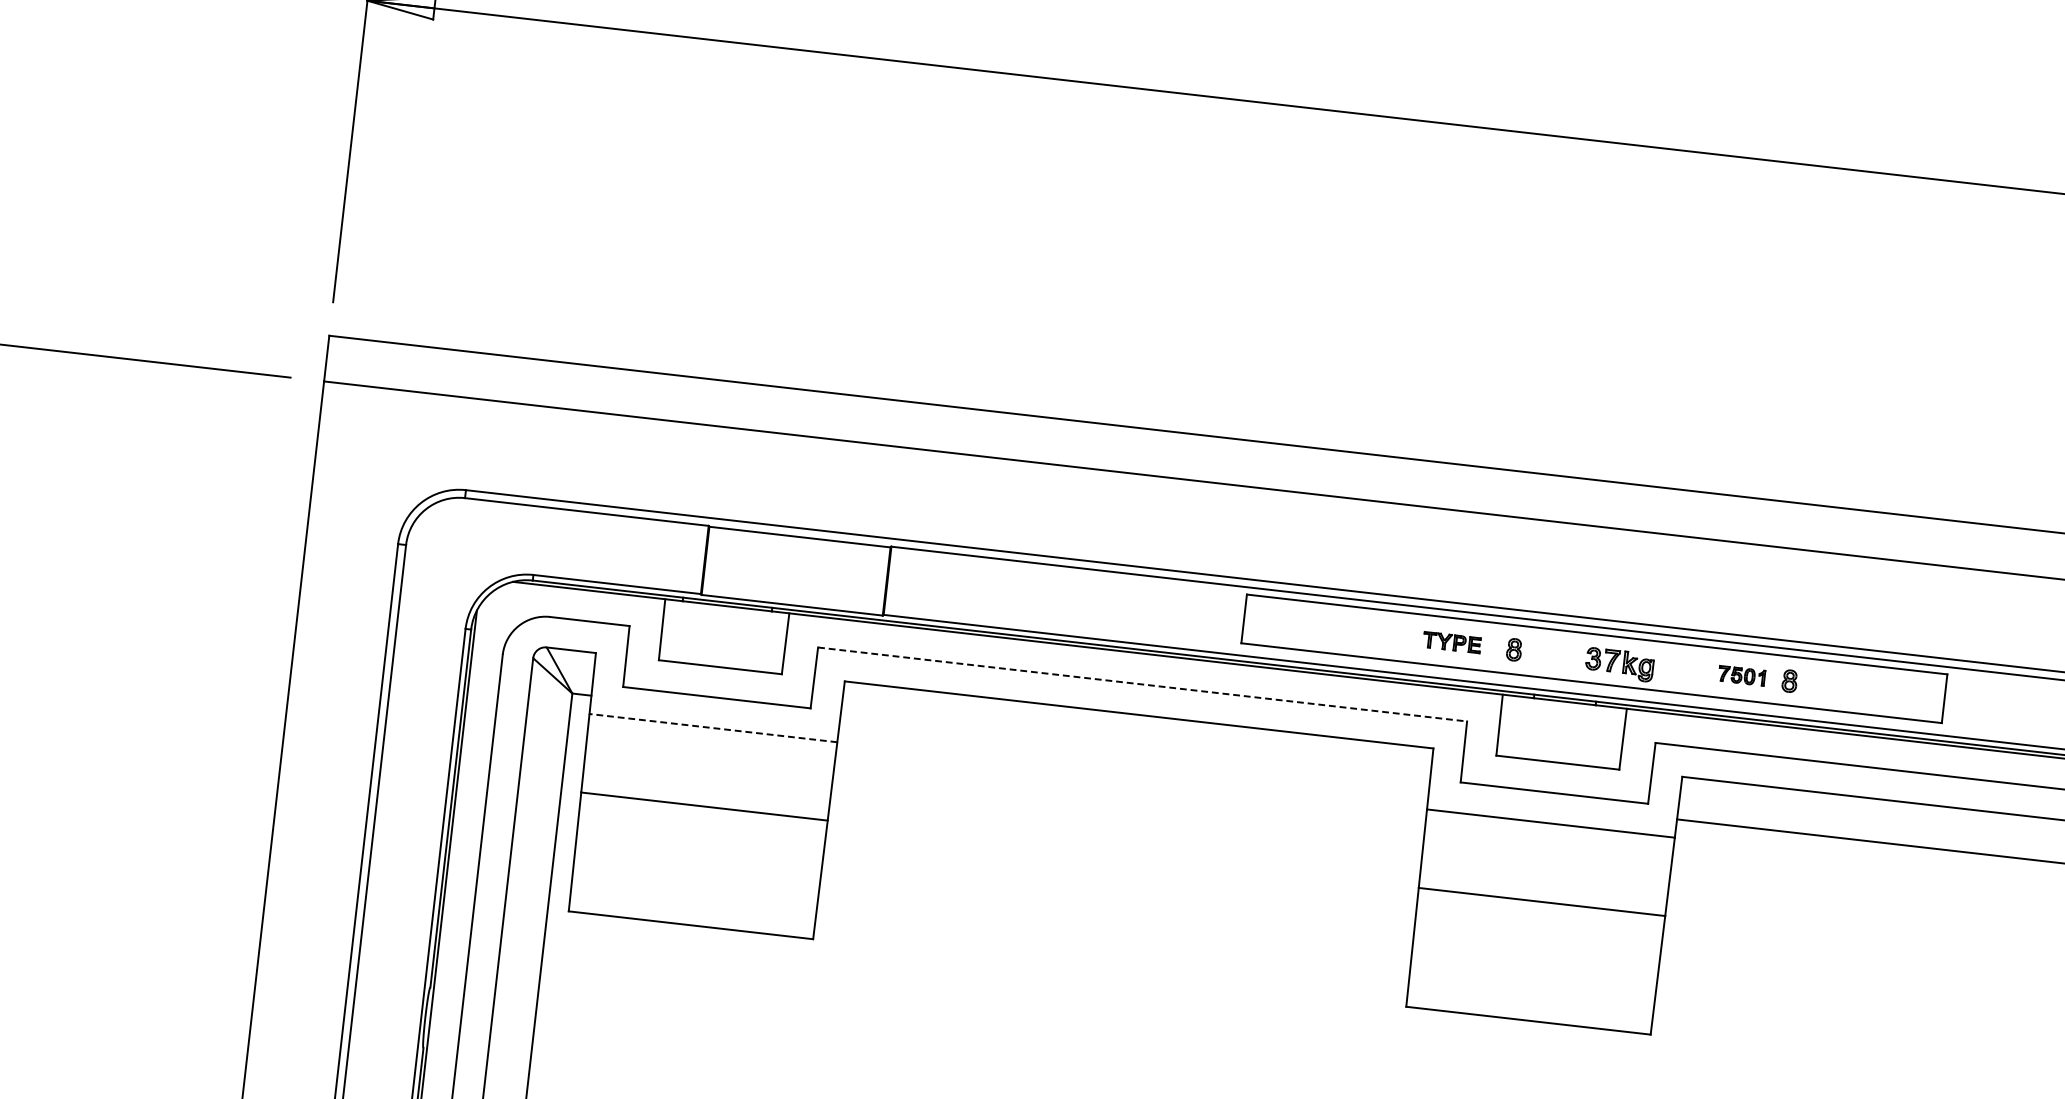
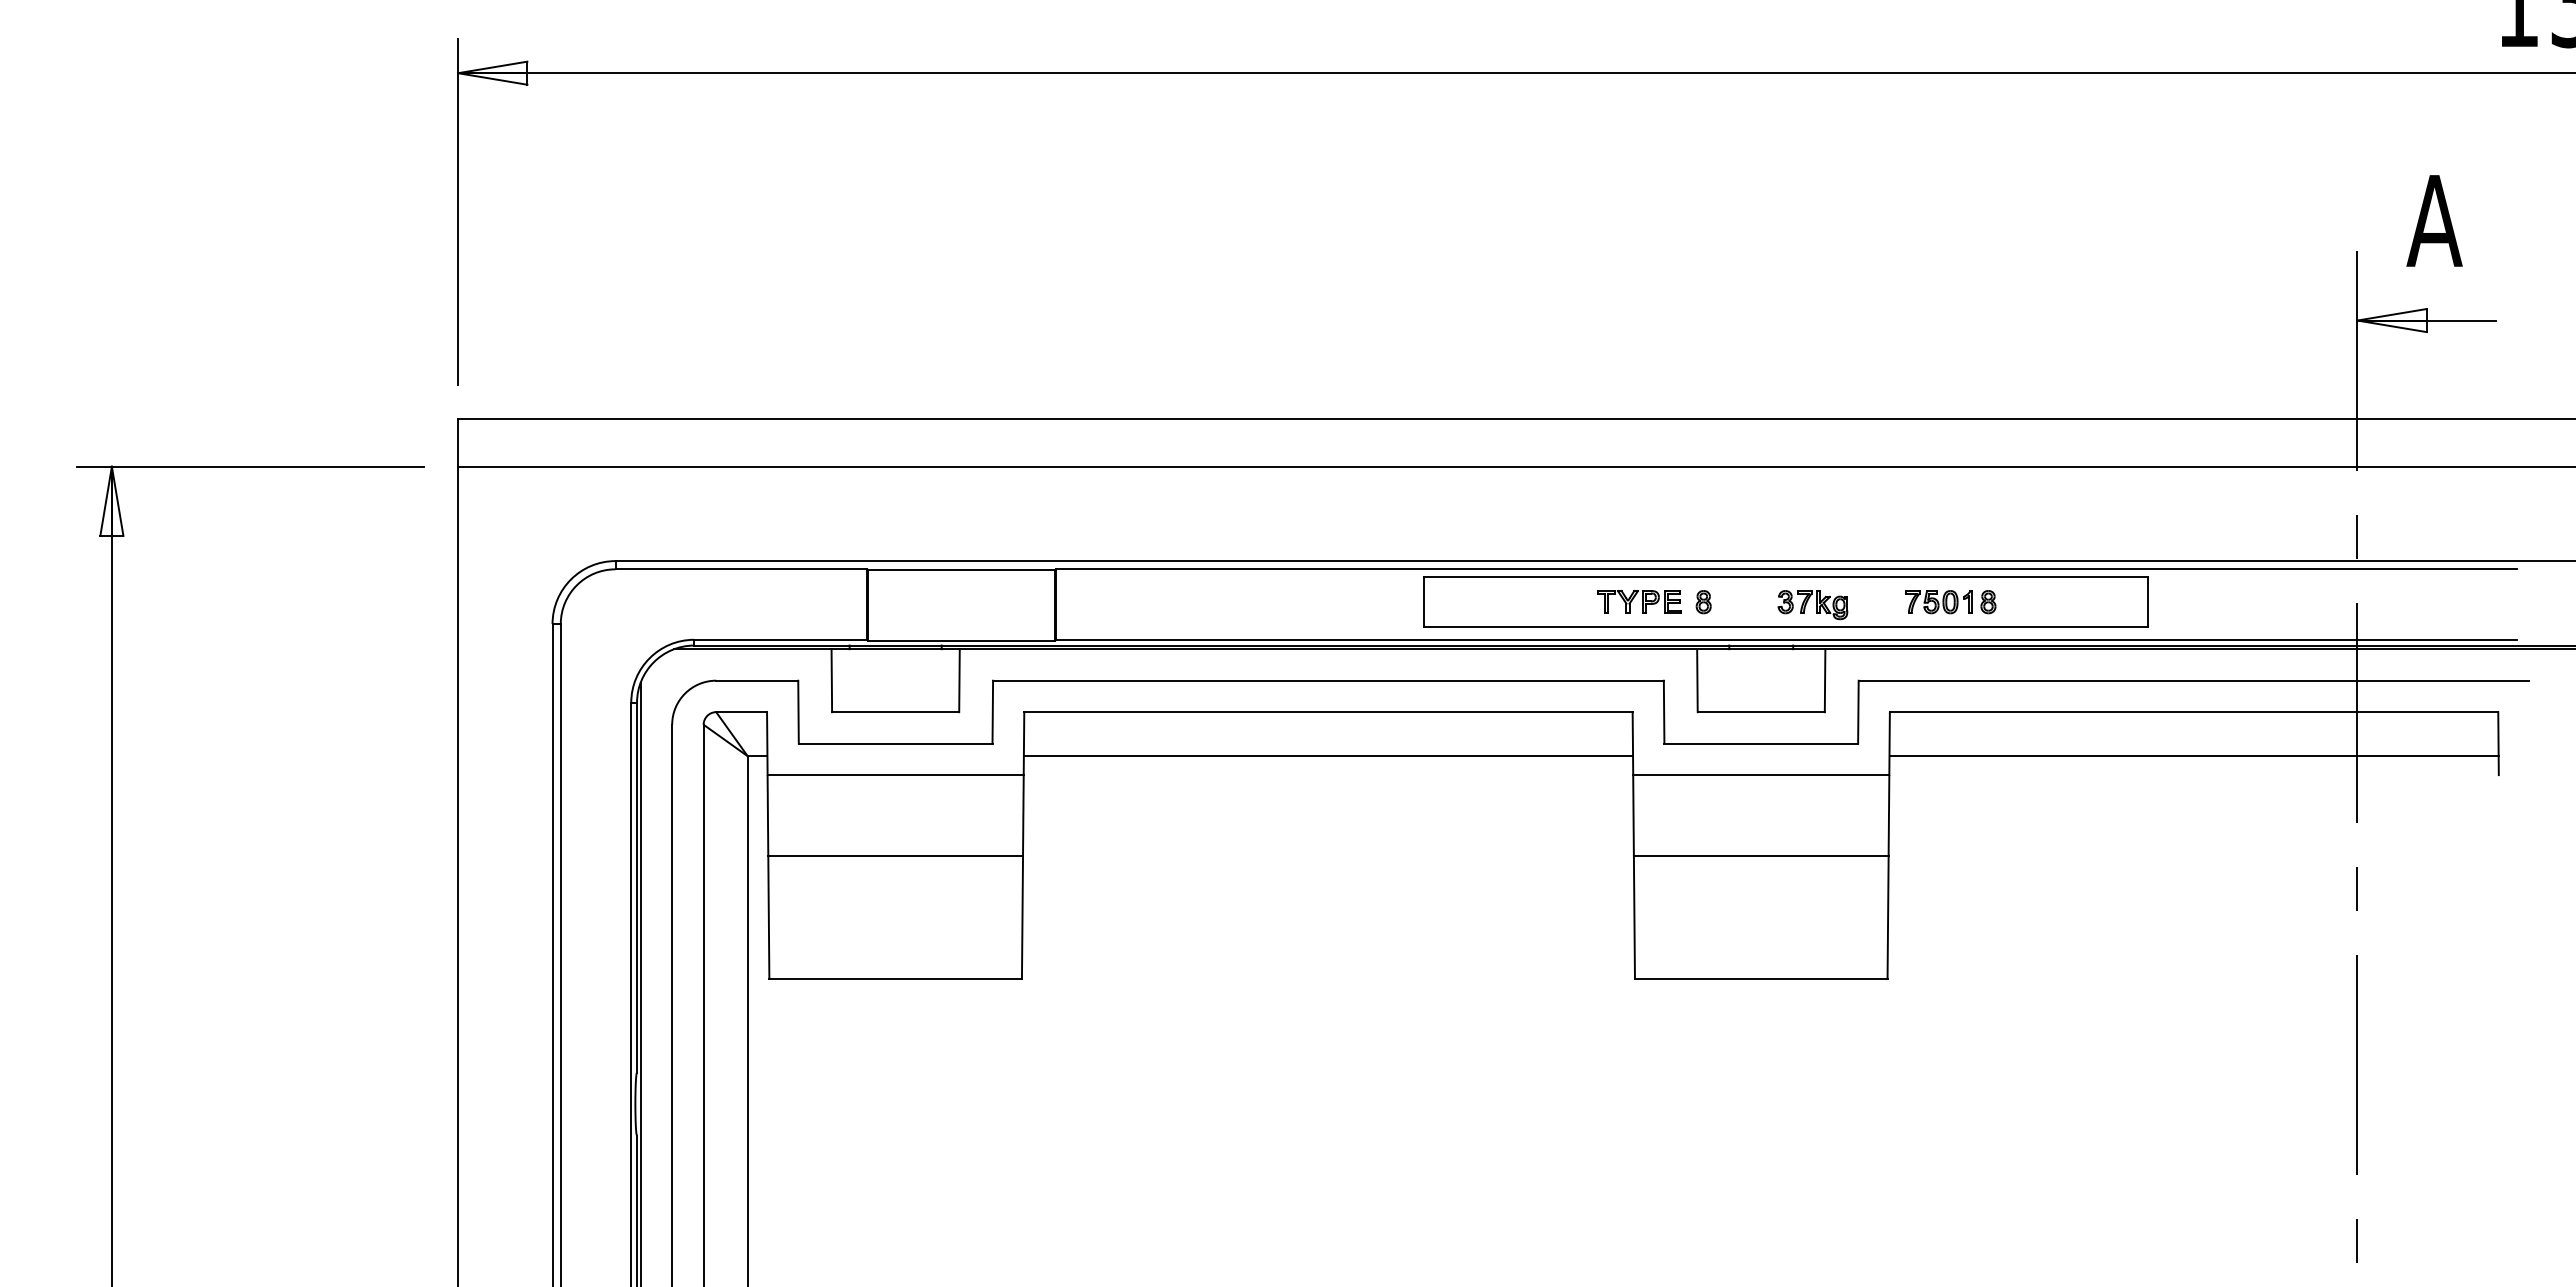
part: (1452, 642) -> (1639, 601), size x1.43
part: (1741, 676) -> (1938, 602), size x1.43
line: (1142, 684) -> (1328, 680), dashed -> solid
line: (713, 728) -> (895, 775), dashed -> solid
line: (1134, 757) -> (1328, 756), added

